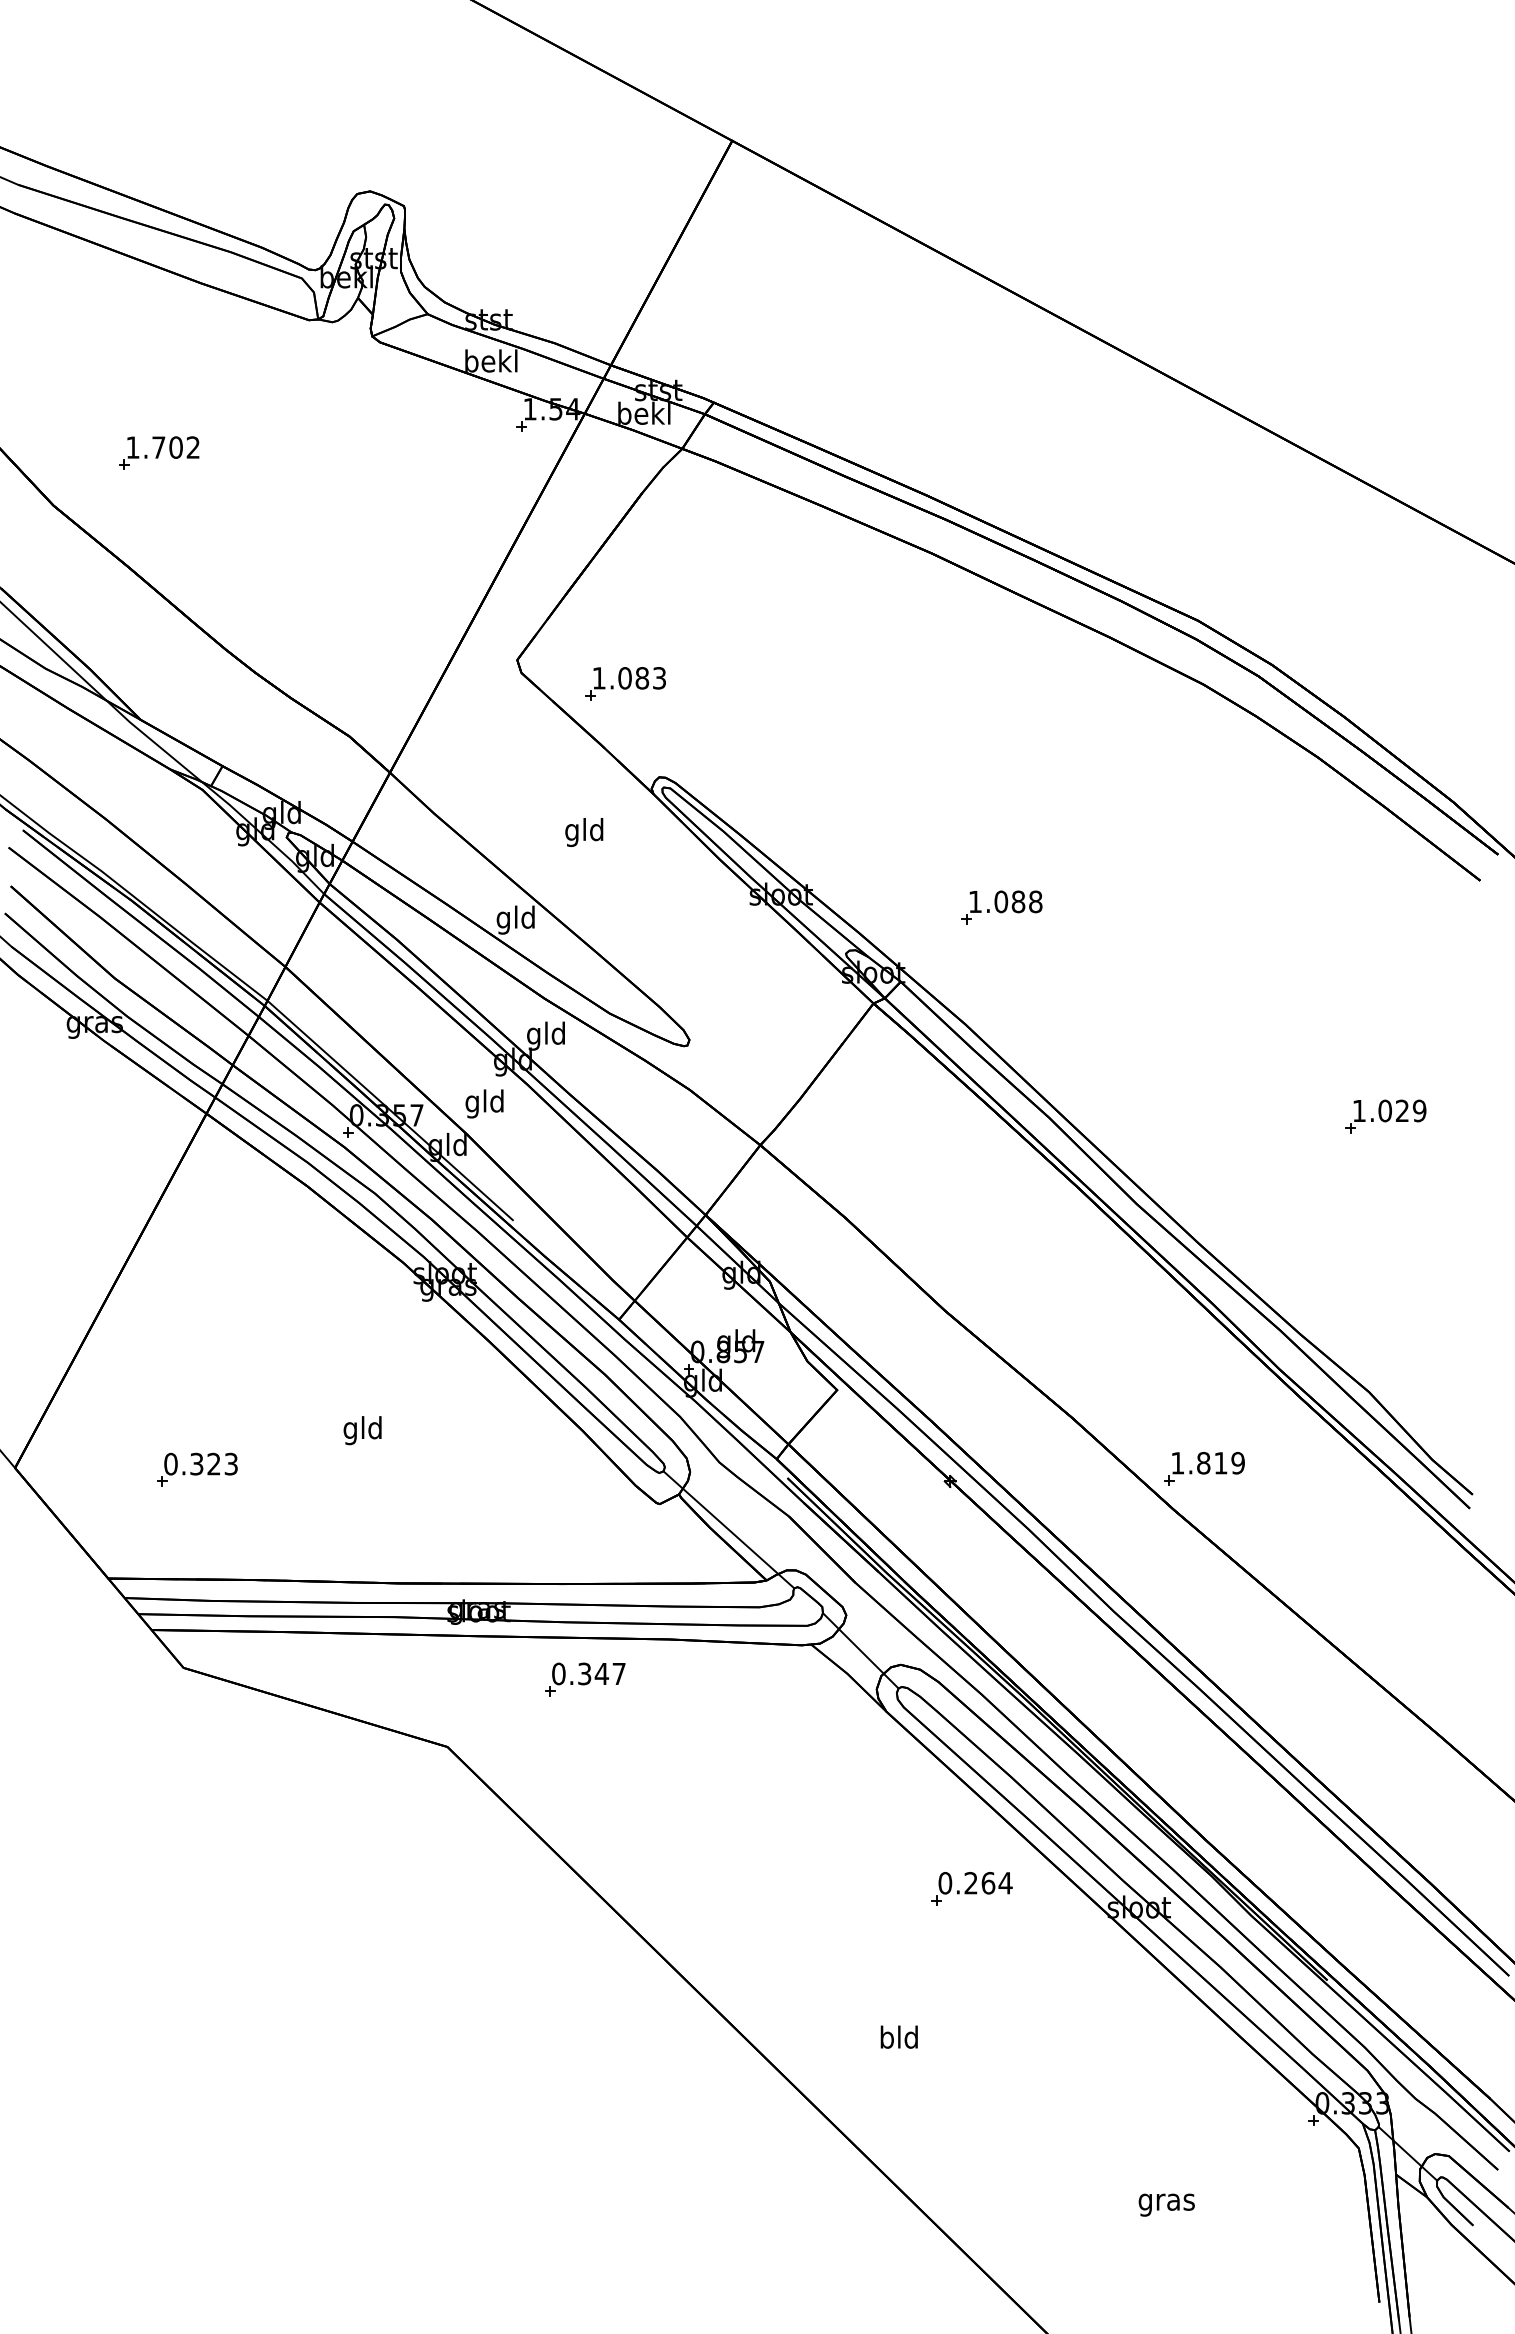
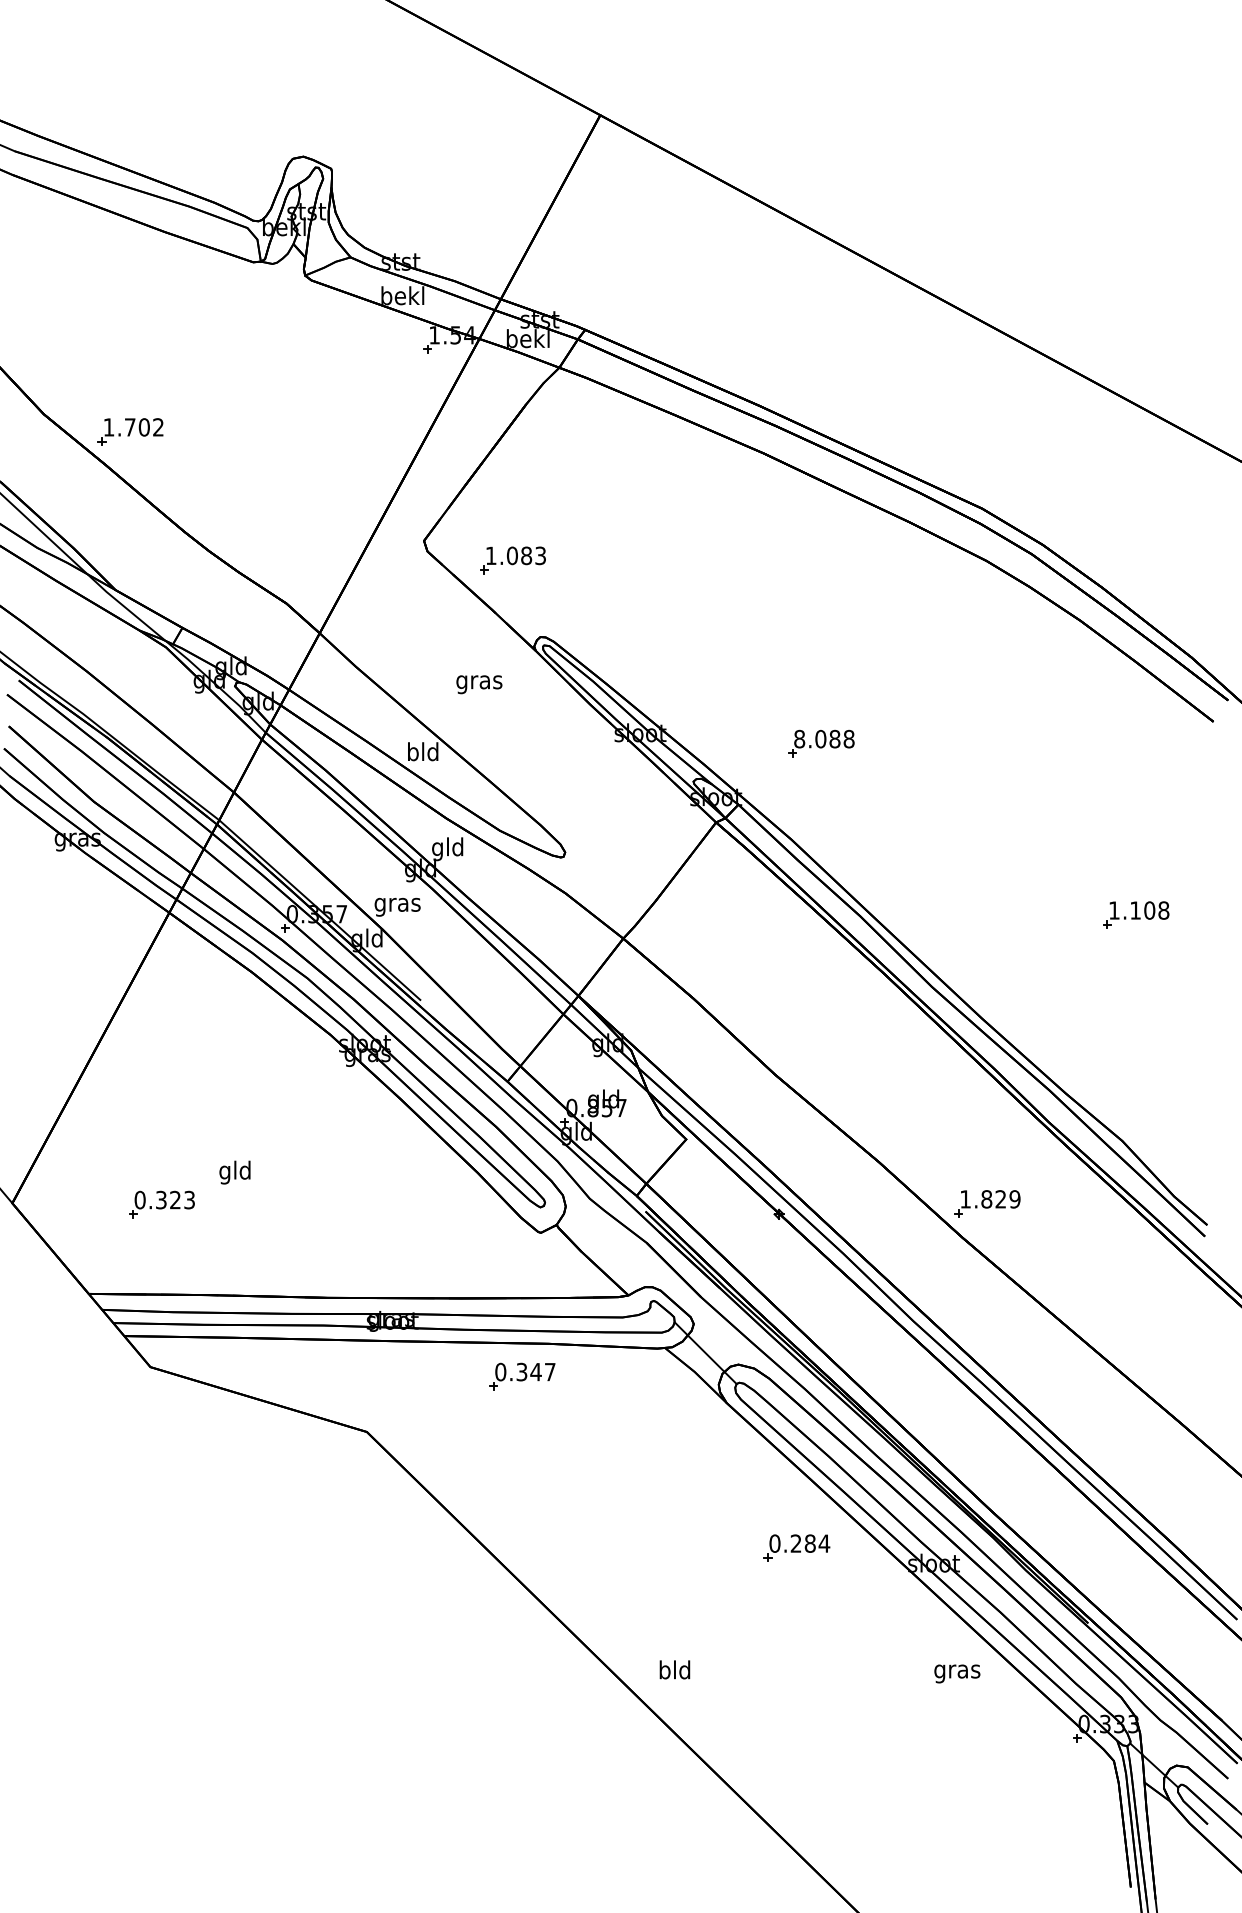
part: (159, 452) -> (130, 431), moved
text: (584, 832) -> (479, 682), gld -> gras
text: (975, 901) -> (799, 738), 1.088 -> 8.088
text: (503, 919) -> (412, 753), gld -> bld
text: (485, 1103) -> (398, 904), gld -> gras
text: (1402, 1110) -> (1149, 910), 1.029 -> 1.108
text: (362, 1430) -> (234, 1172), moved
text: (1220, 1463) -> (1000, 1199), 1.819 -> 1.829
line: (728, 1529) -> (597, 1253), removed
part: (585, 1679) -> (522, 1376), moved
text: (988, 1882) -> (810, 1543), 0.264 -> 0.284
text: (898, 2036) -> (674, 1669), moved
text: (1166, 2204) -> (957, 1673), moved

